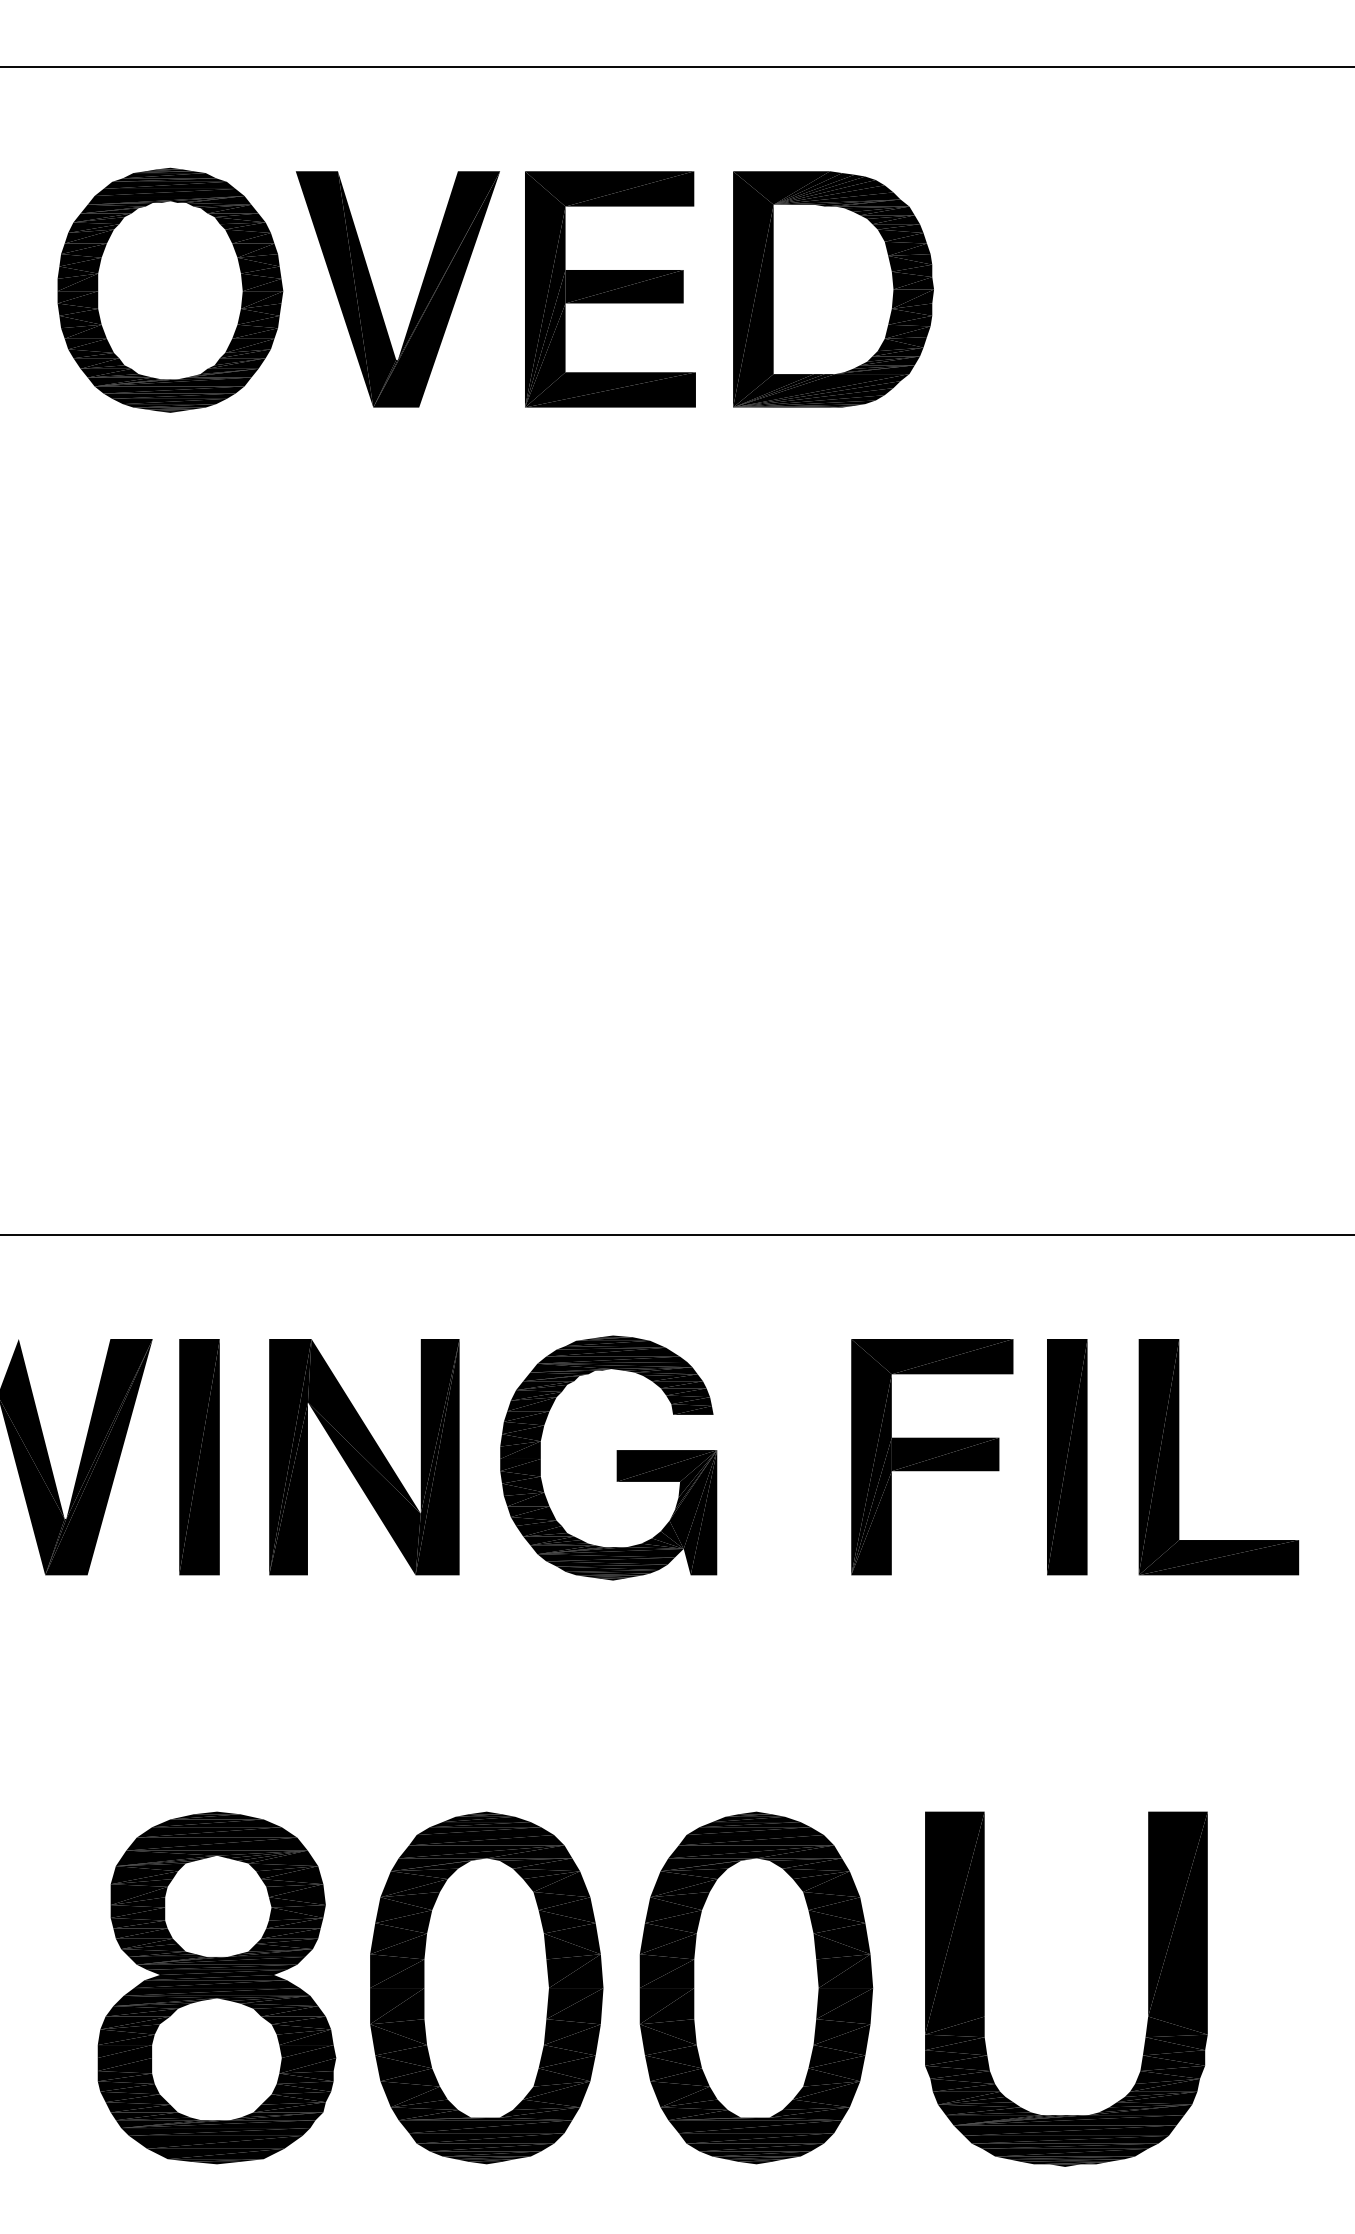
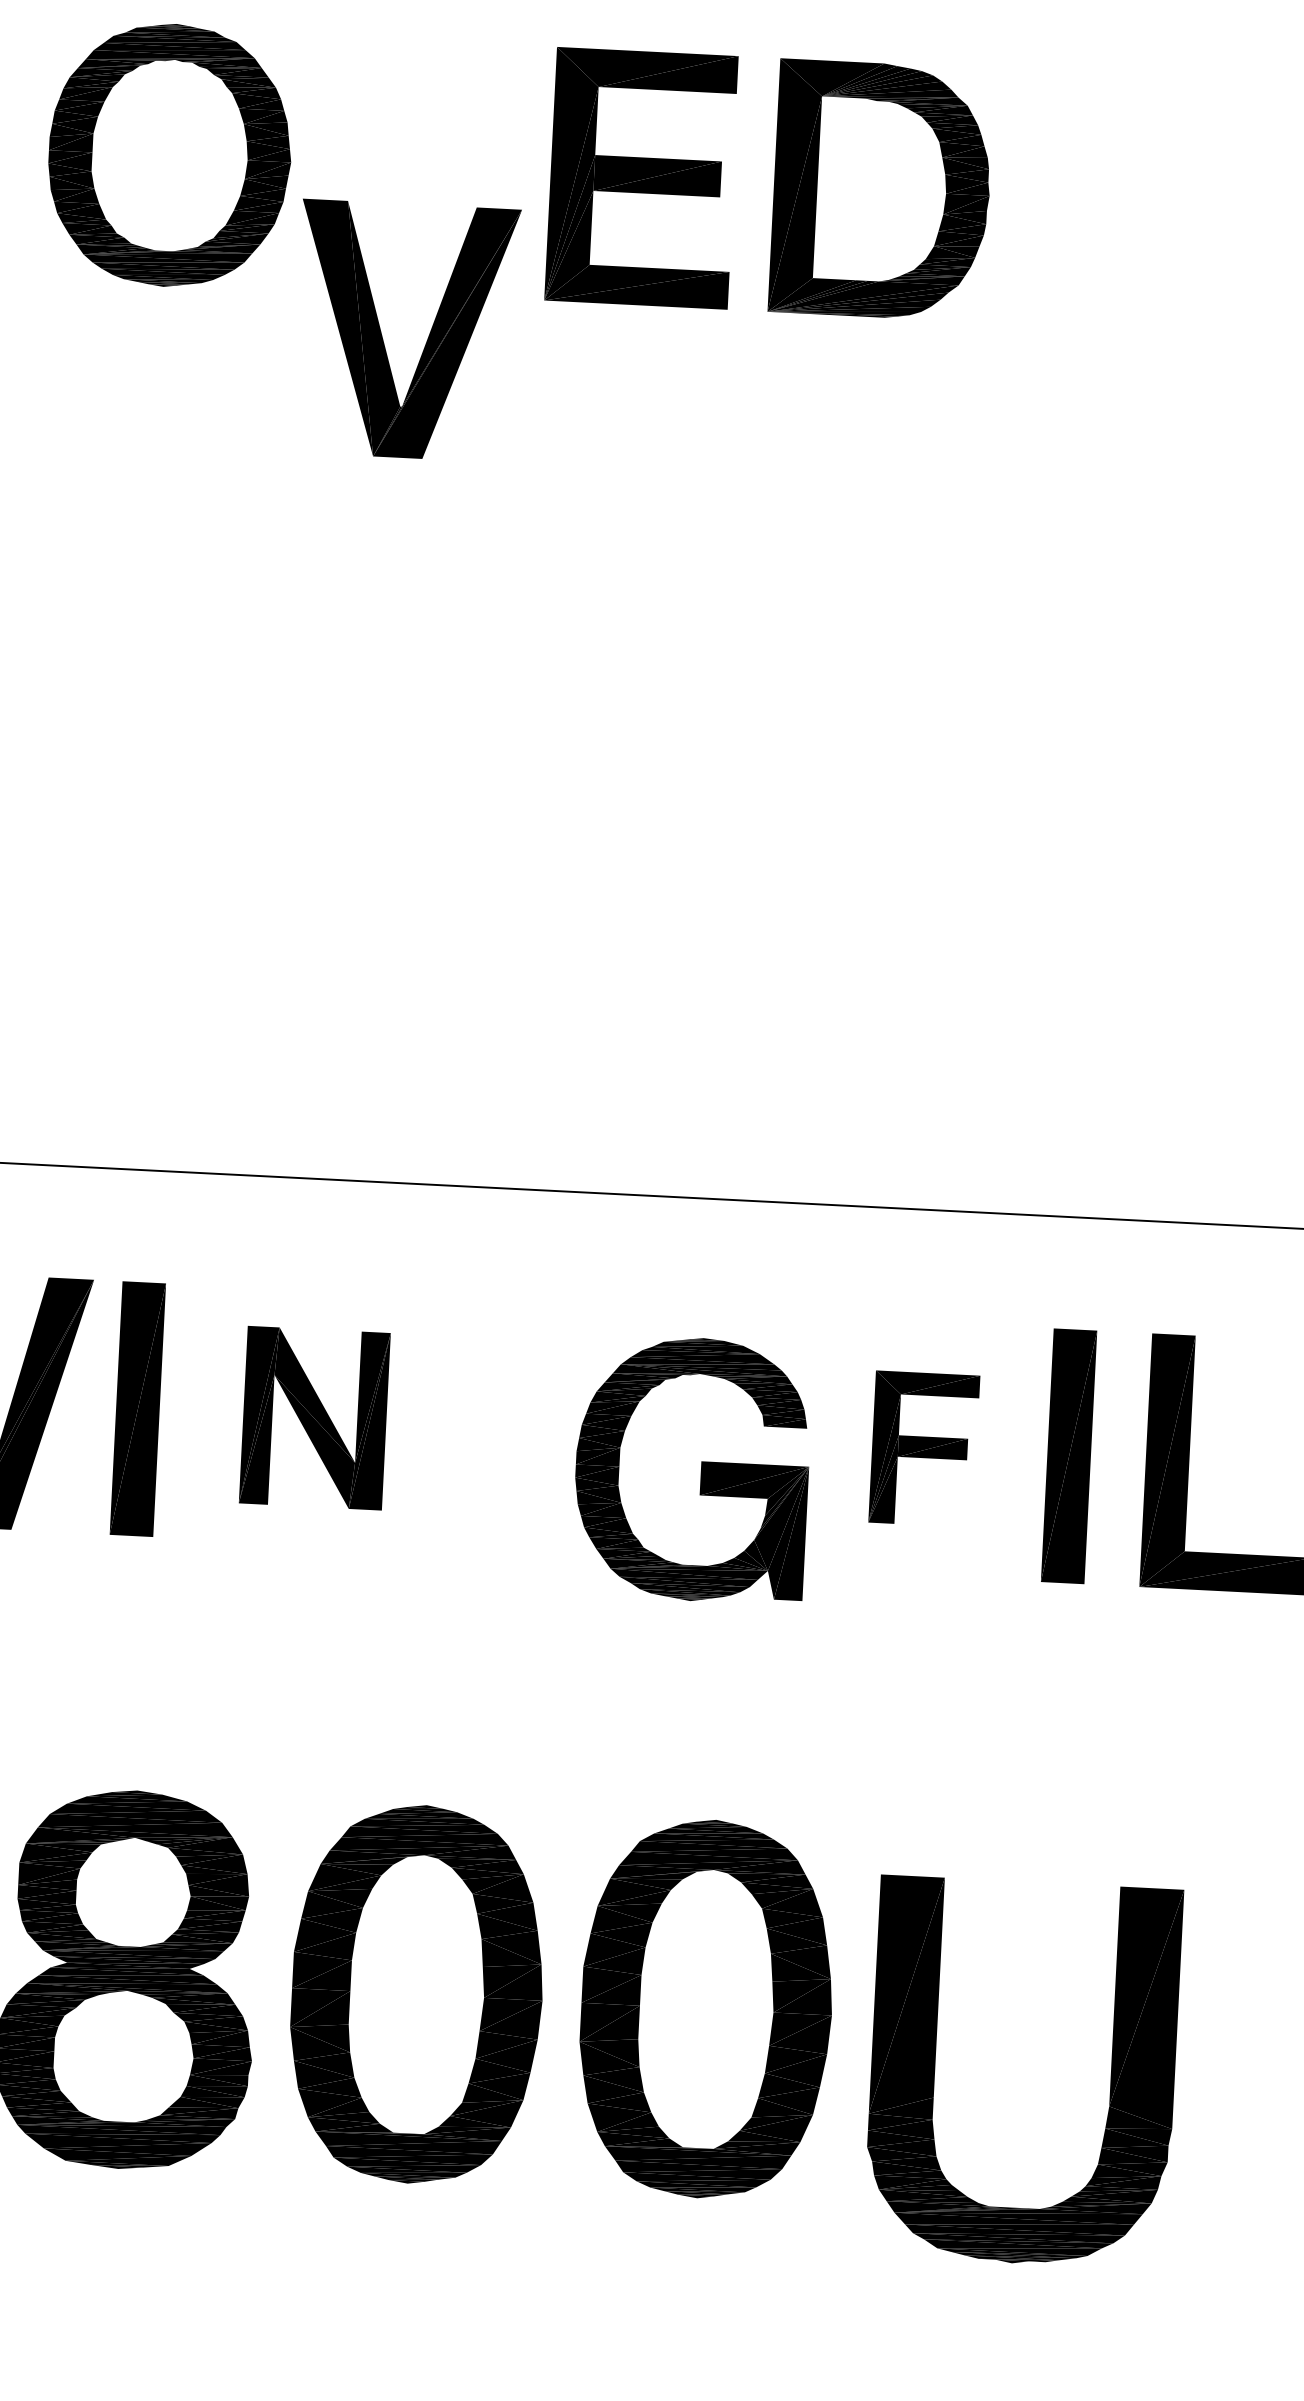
part: (417, 297) -> (426, 340), moved
part: (364, 1457) -> (314, 1418), size x0.7
part: (616, 1457) -> (700, 1469), moved
part: (932, 1457) -> (924, 1449), size x0.6
part: (984, 1988) -> (935, 2067), moved

